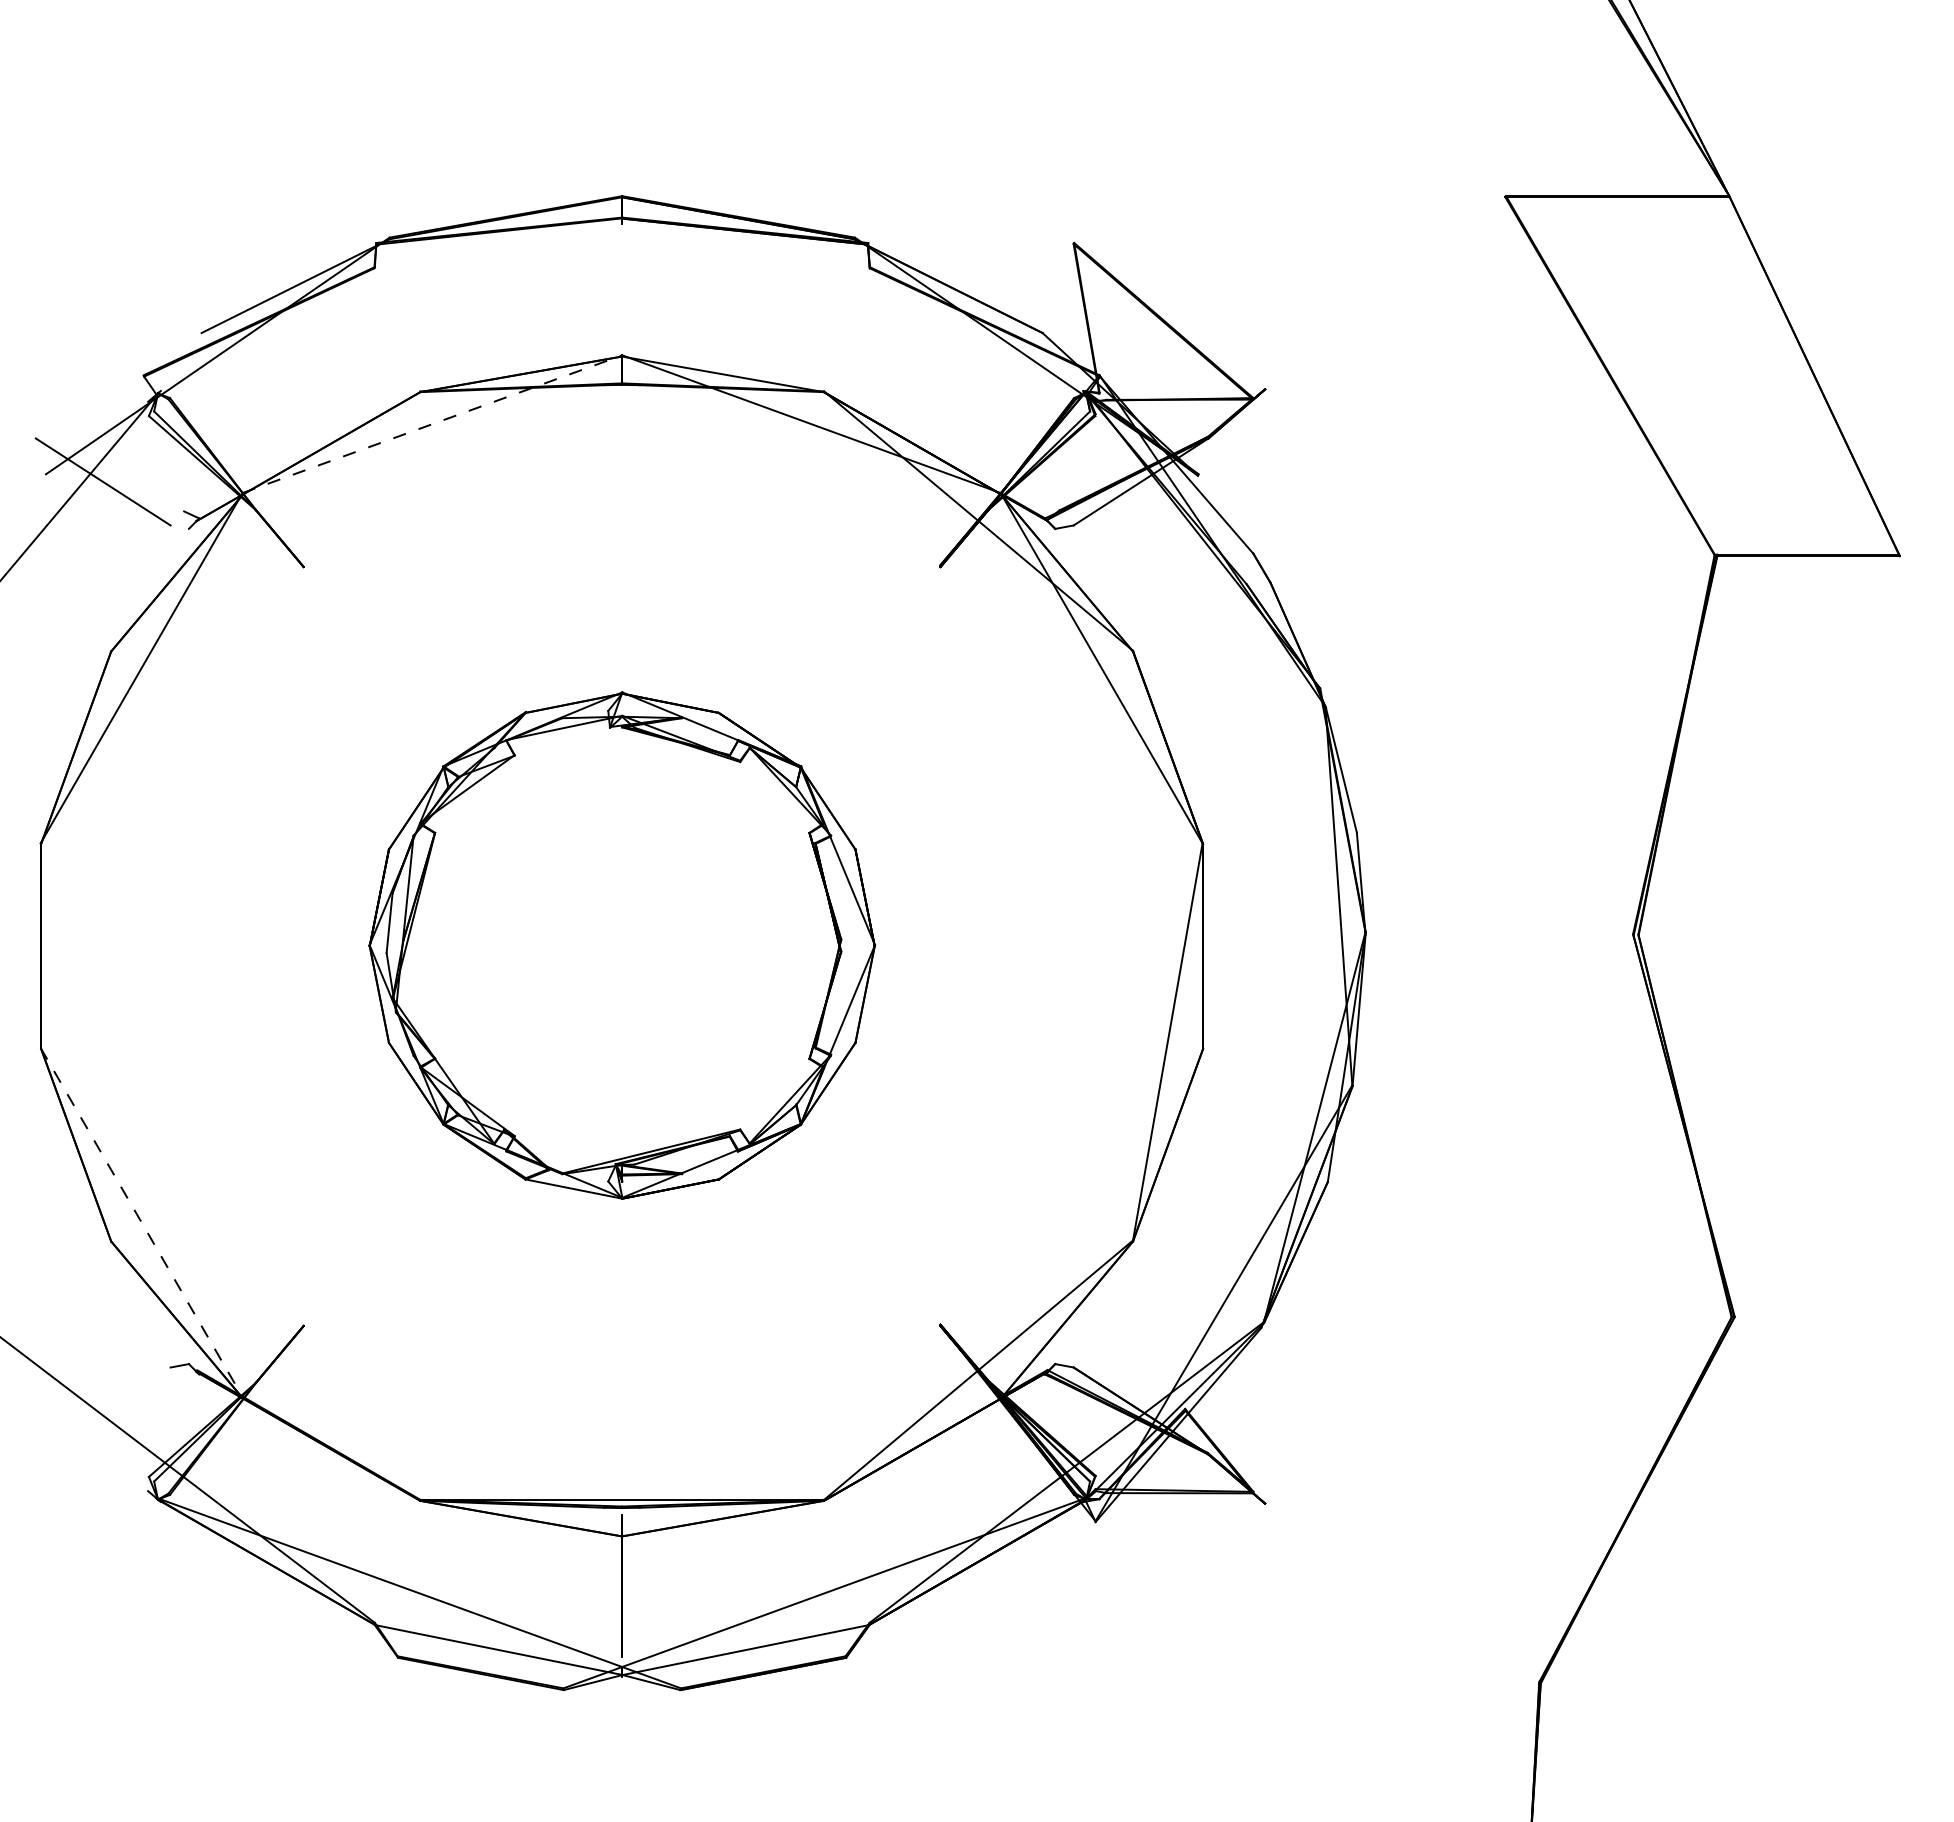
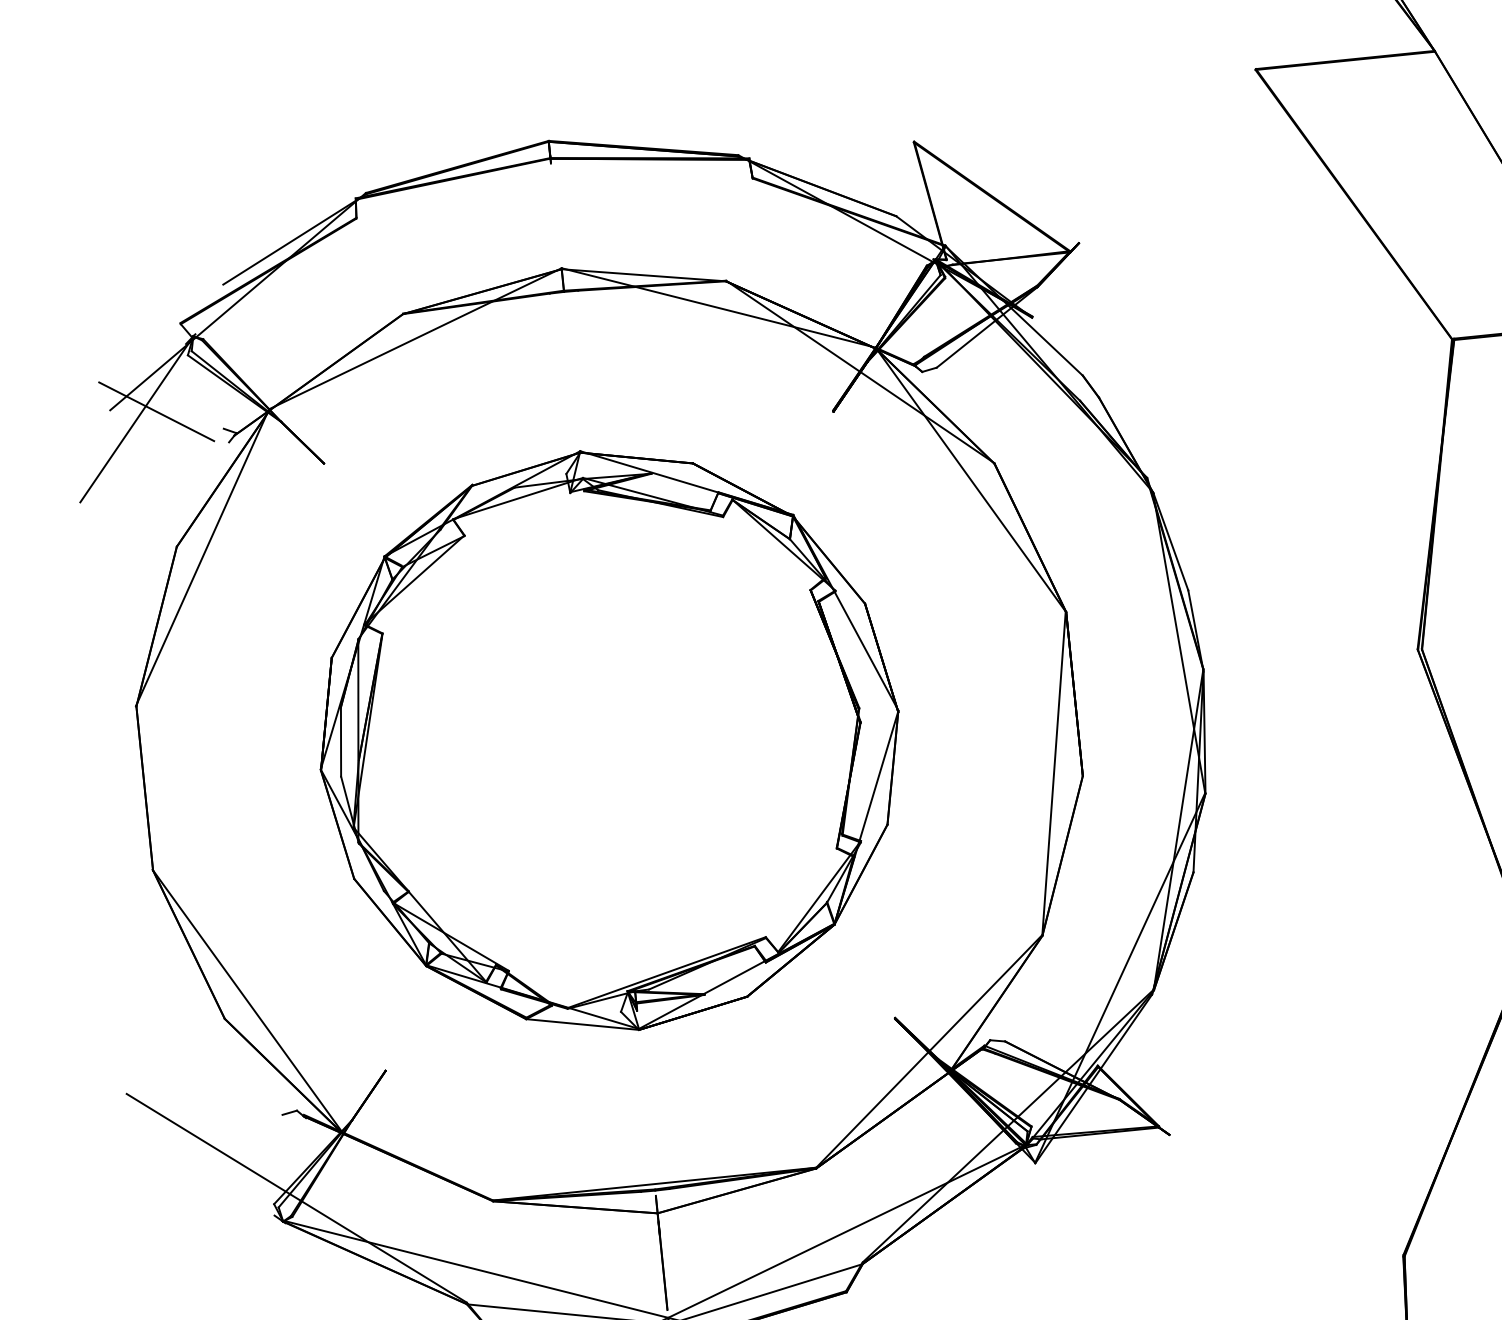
line: (432, 424) -> (415, 339), dashed -> solid
part: (622, 945) -> (609, 740), size x1.43
line: (141, 1222) -> (247, 1001), dashed -> solid

